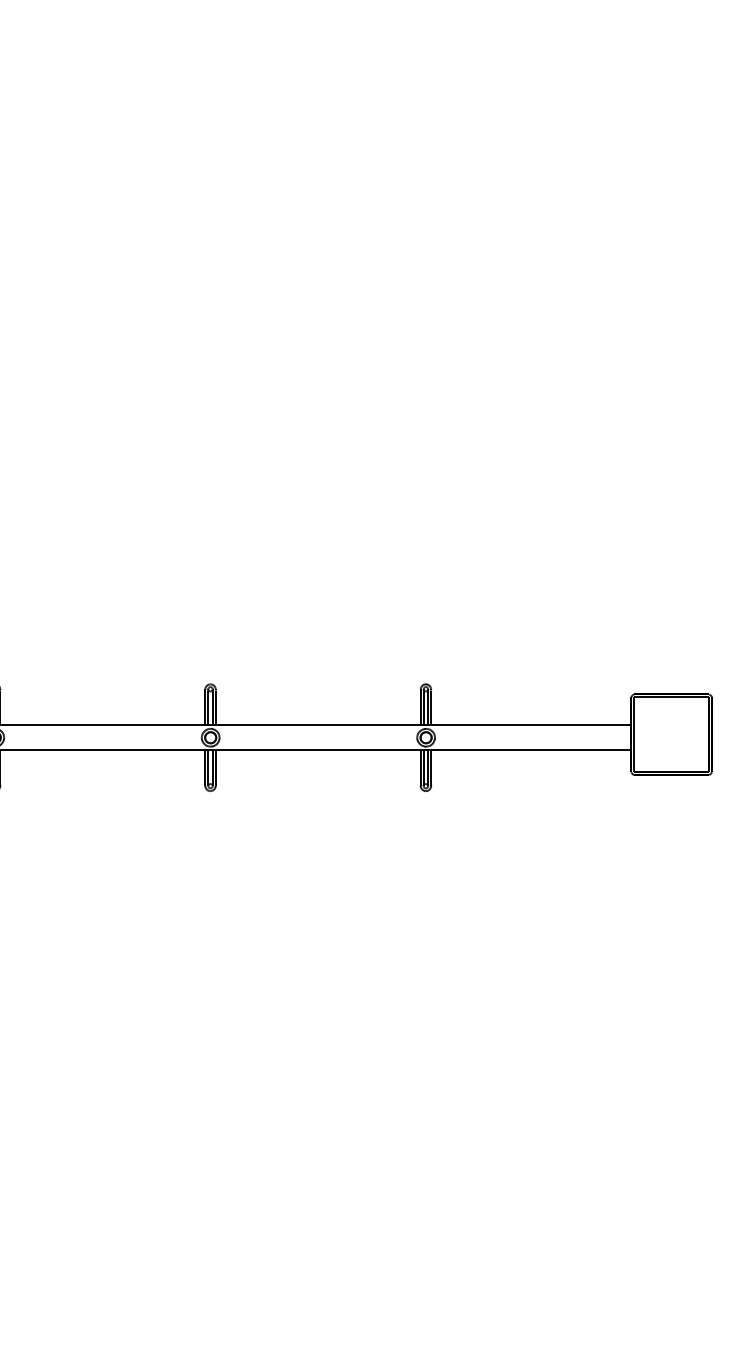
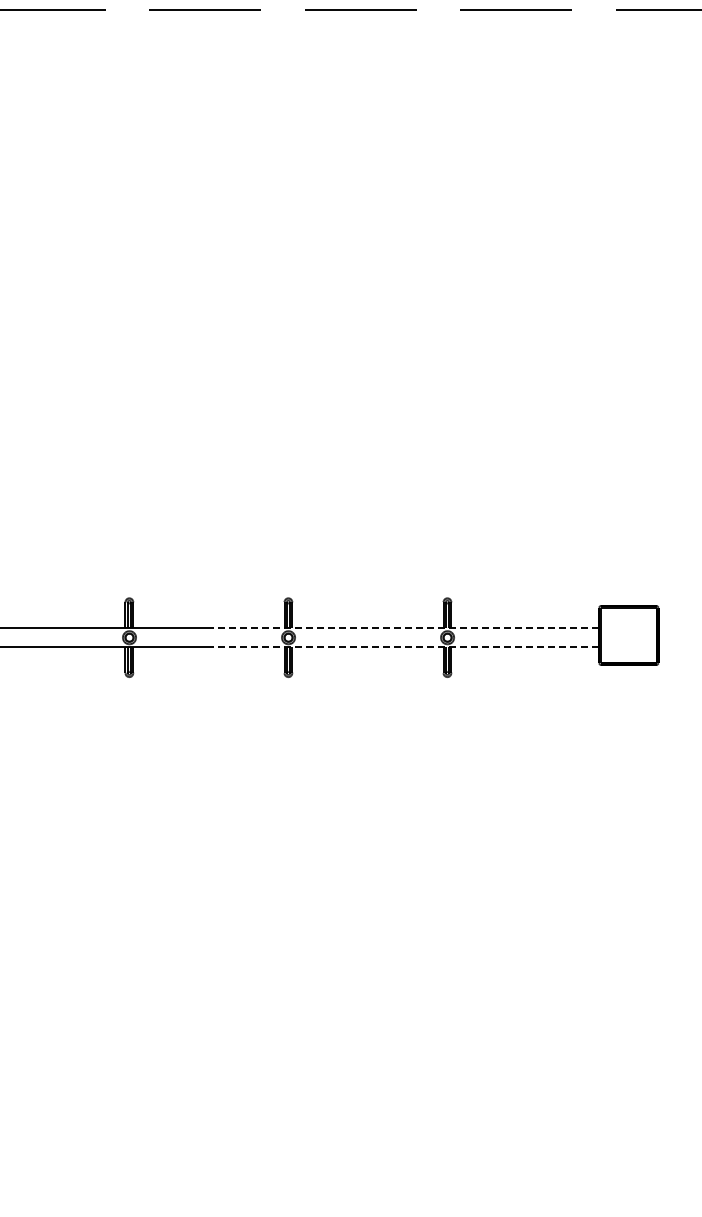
line: (367, 725) -> (404, 628), solid -> dashed
line: (367, 749) -> (404, 646), solid -> dashed

